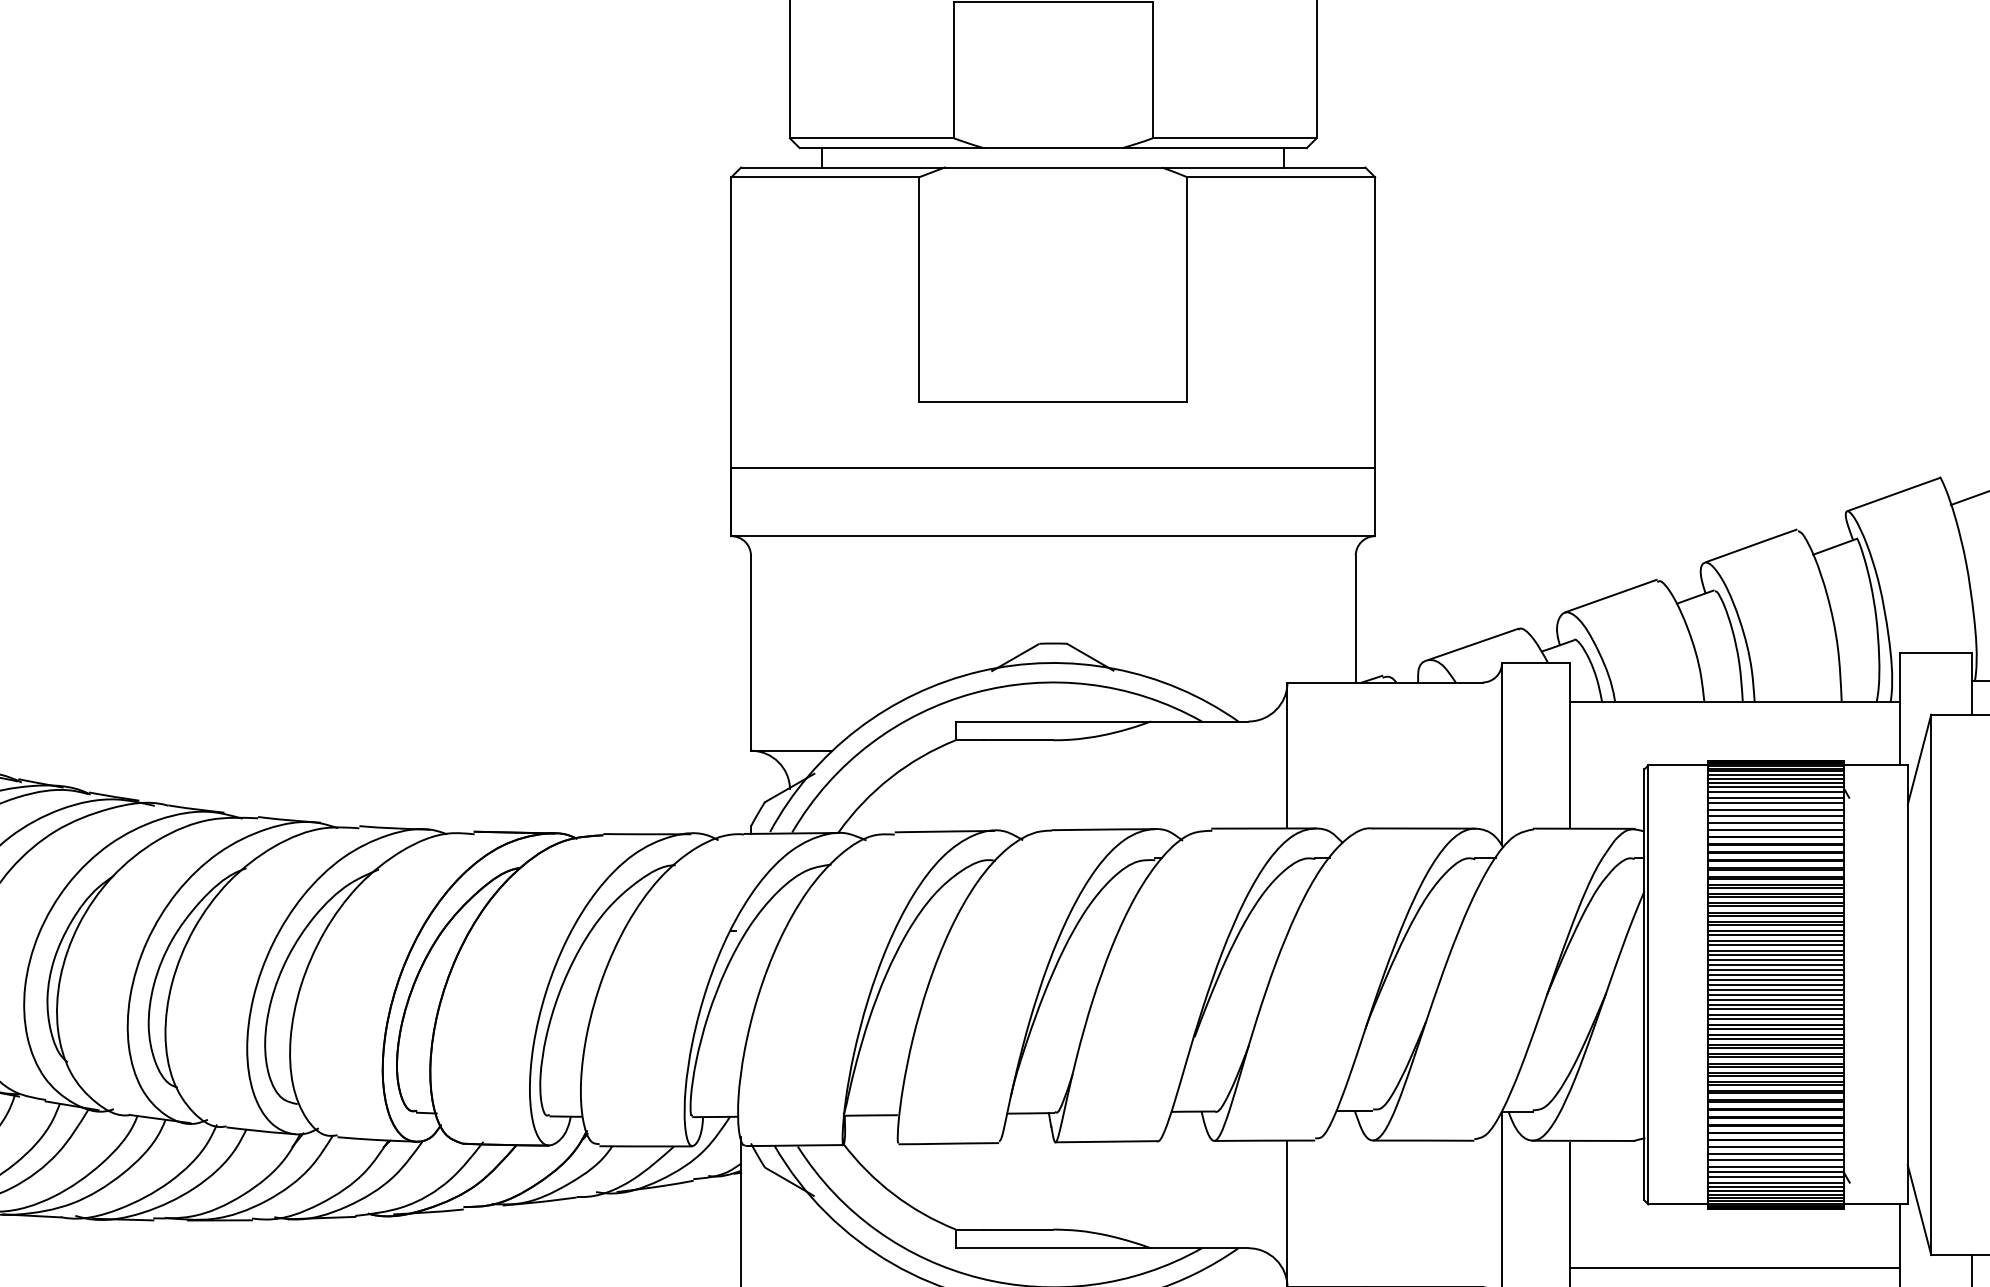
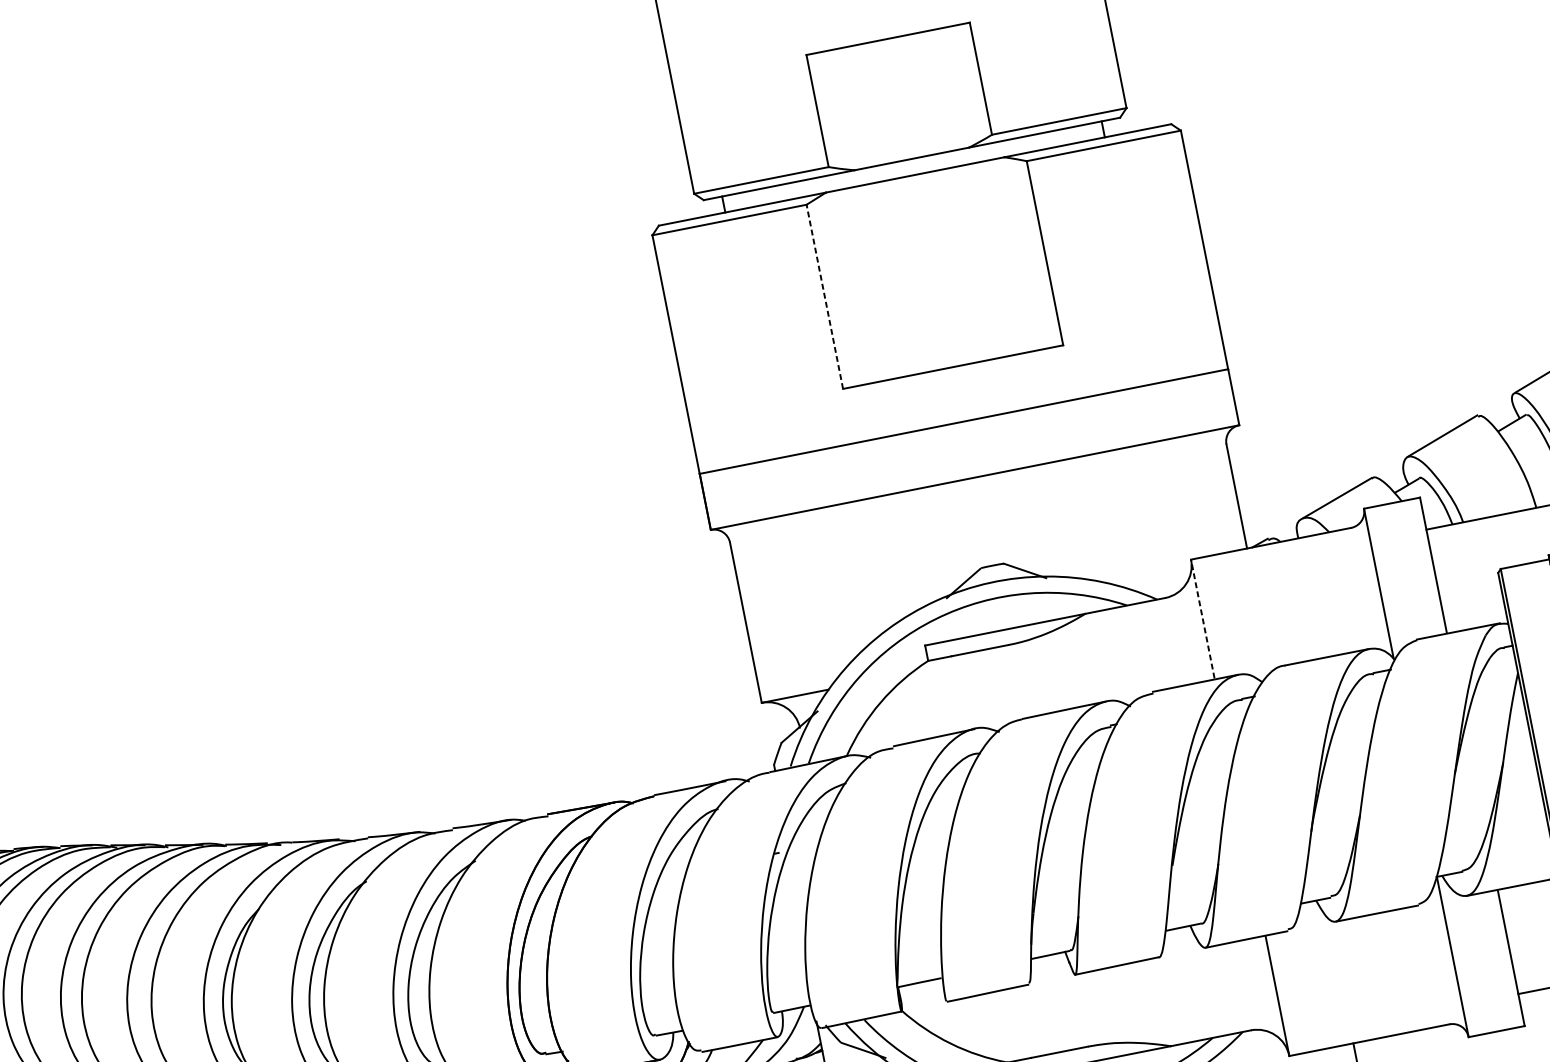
line: (919, 288) -> (824, 295), solid -> dashed
line: (1287, 754) -> (1202, 618), solid -> dashed

